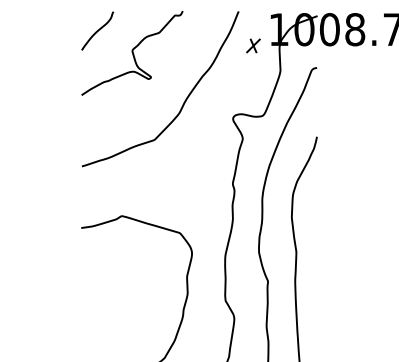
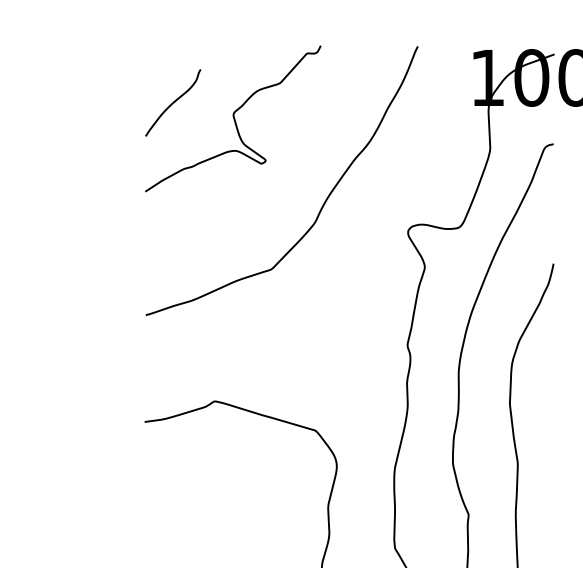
curve: (97, 30) -> (172, 101), moved
part: (253, 45) -> (443, 105), removed

